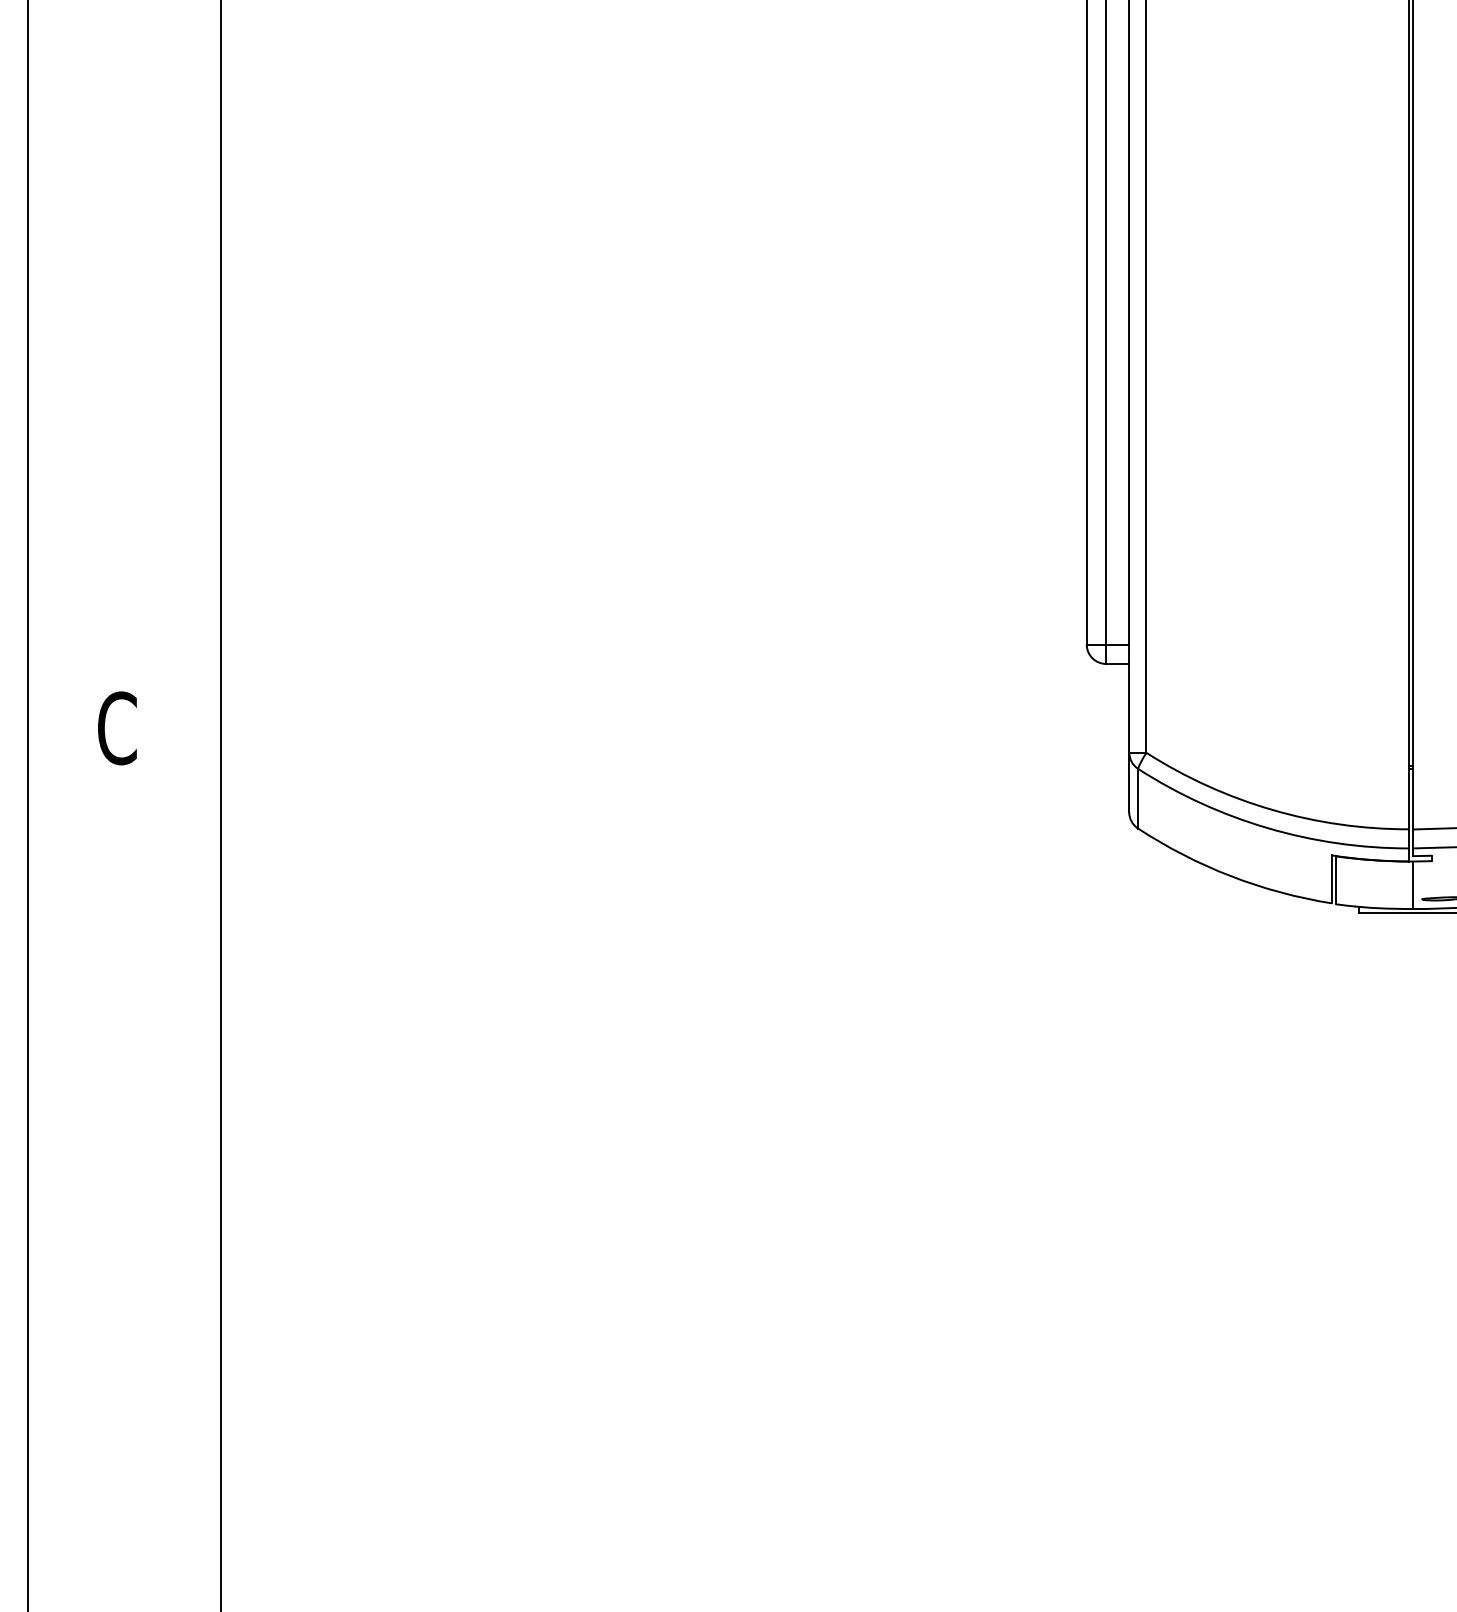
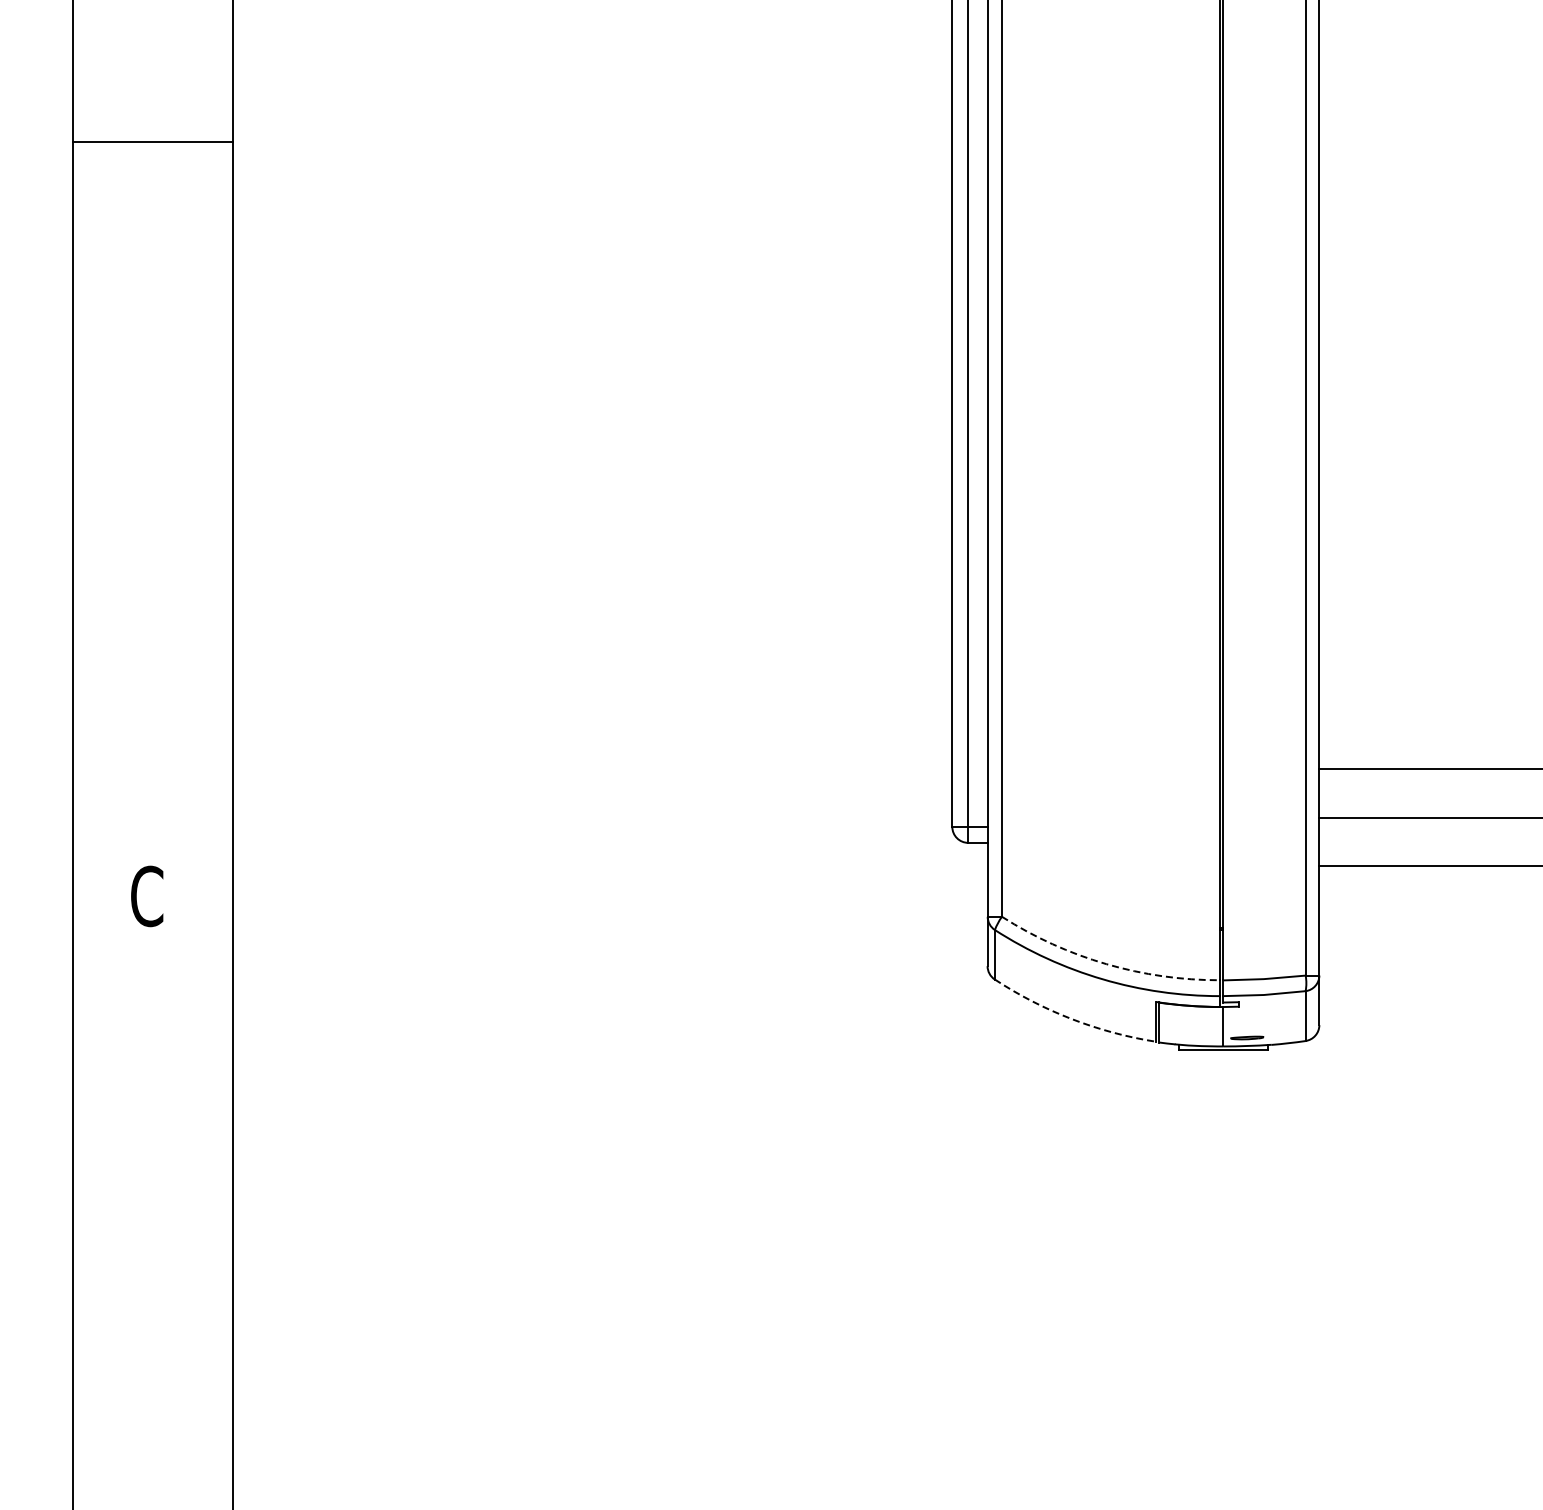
arc: (1272, 810) -> (1106, 964), solid -> dashed
arc: (1231, 876) -> (1072, 1019), solid -> dashed

